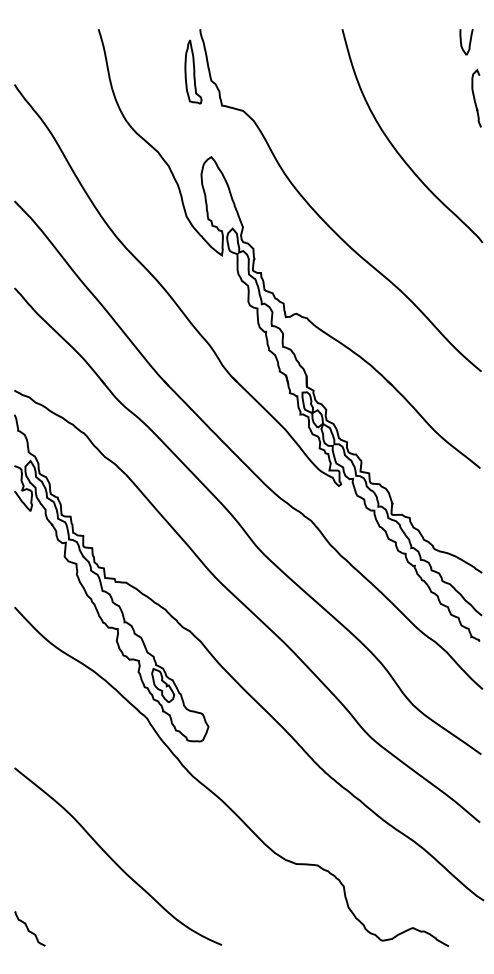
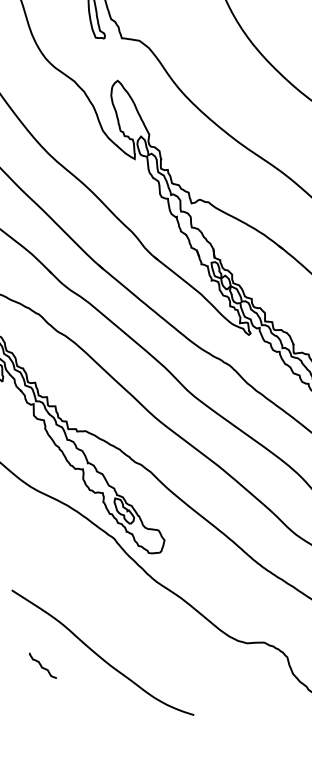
curve: (28, 928) -> (41, 665), moved

